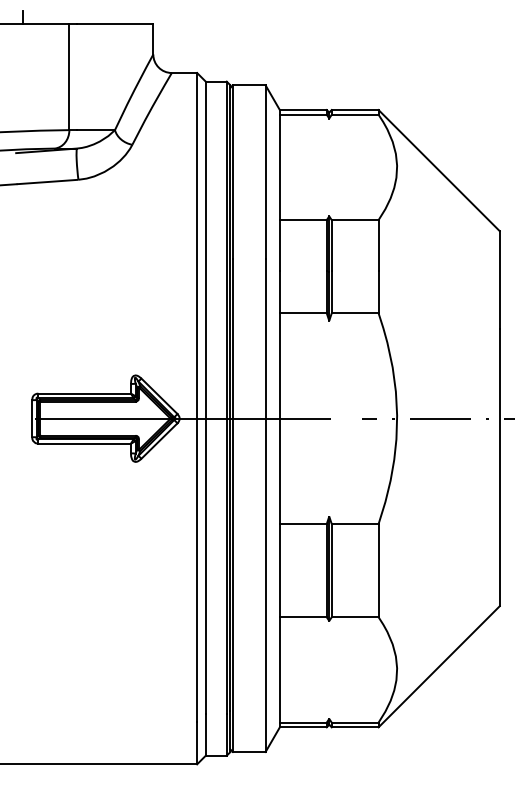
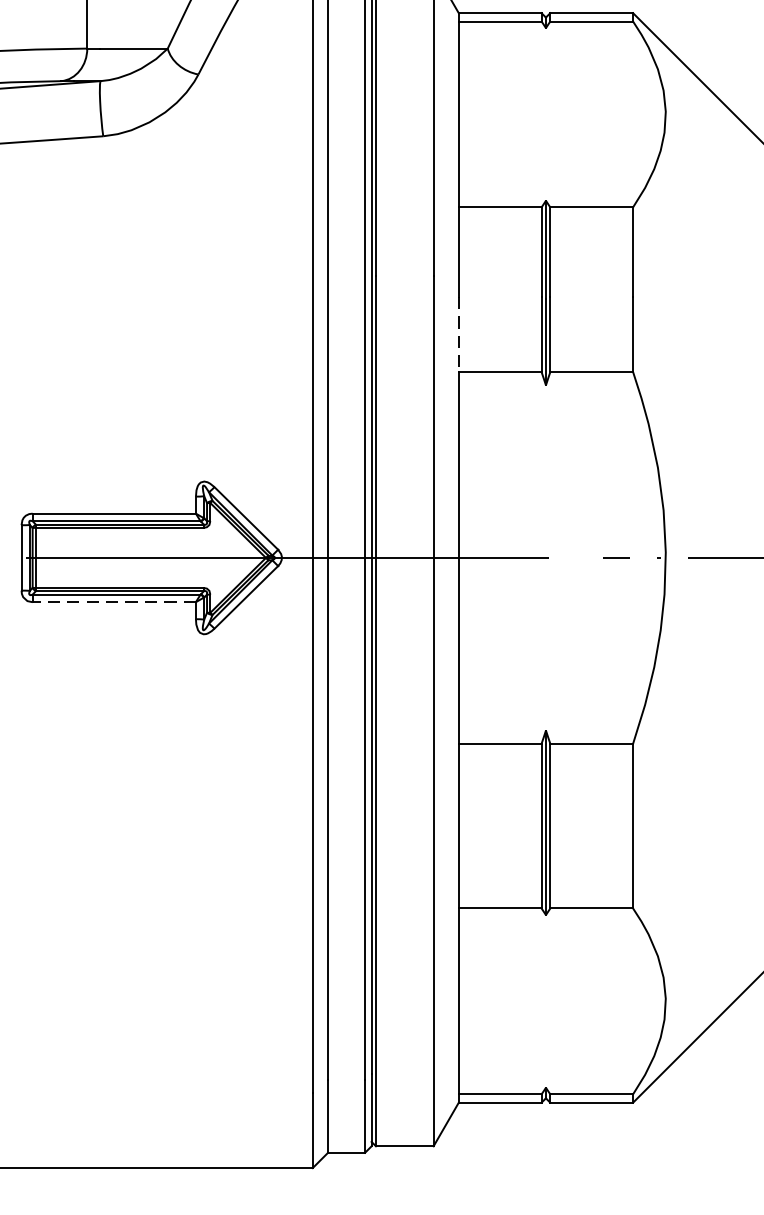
line: (279, 292) -> (458, 335), solid -> dashed
line: (84, 443) -> (113, 601), solid -> dashed

